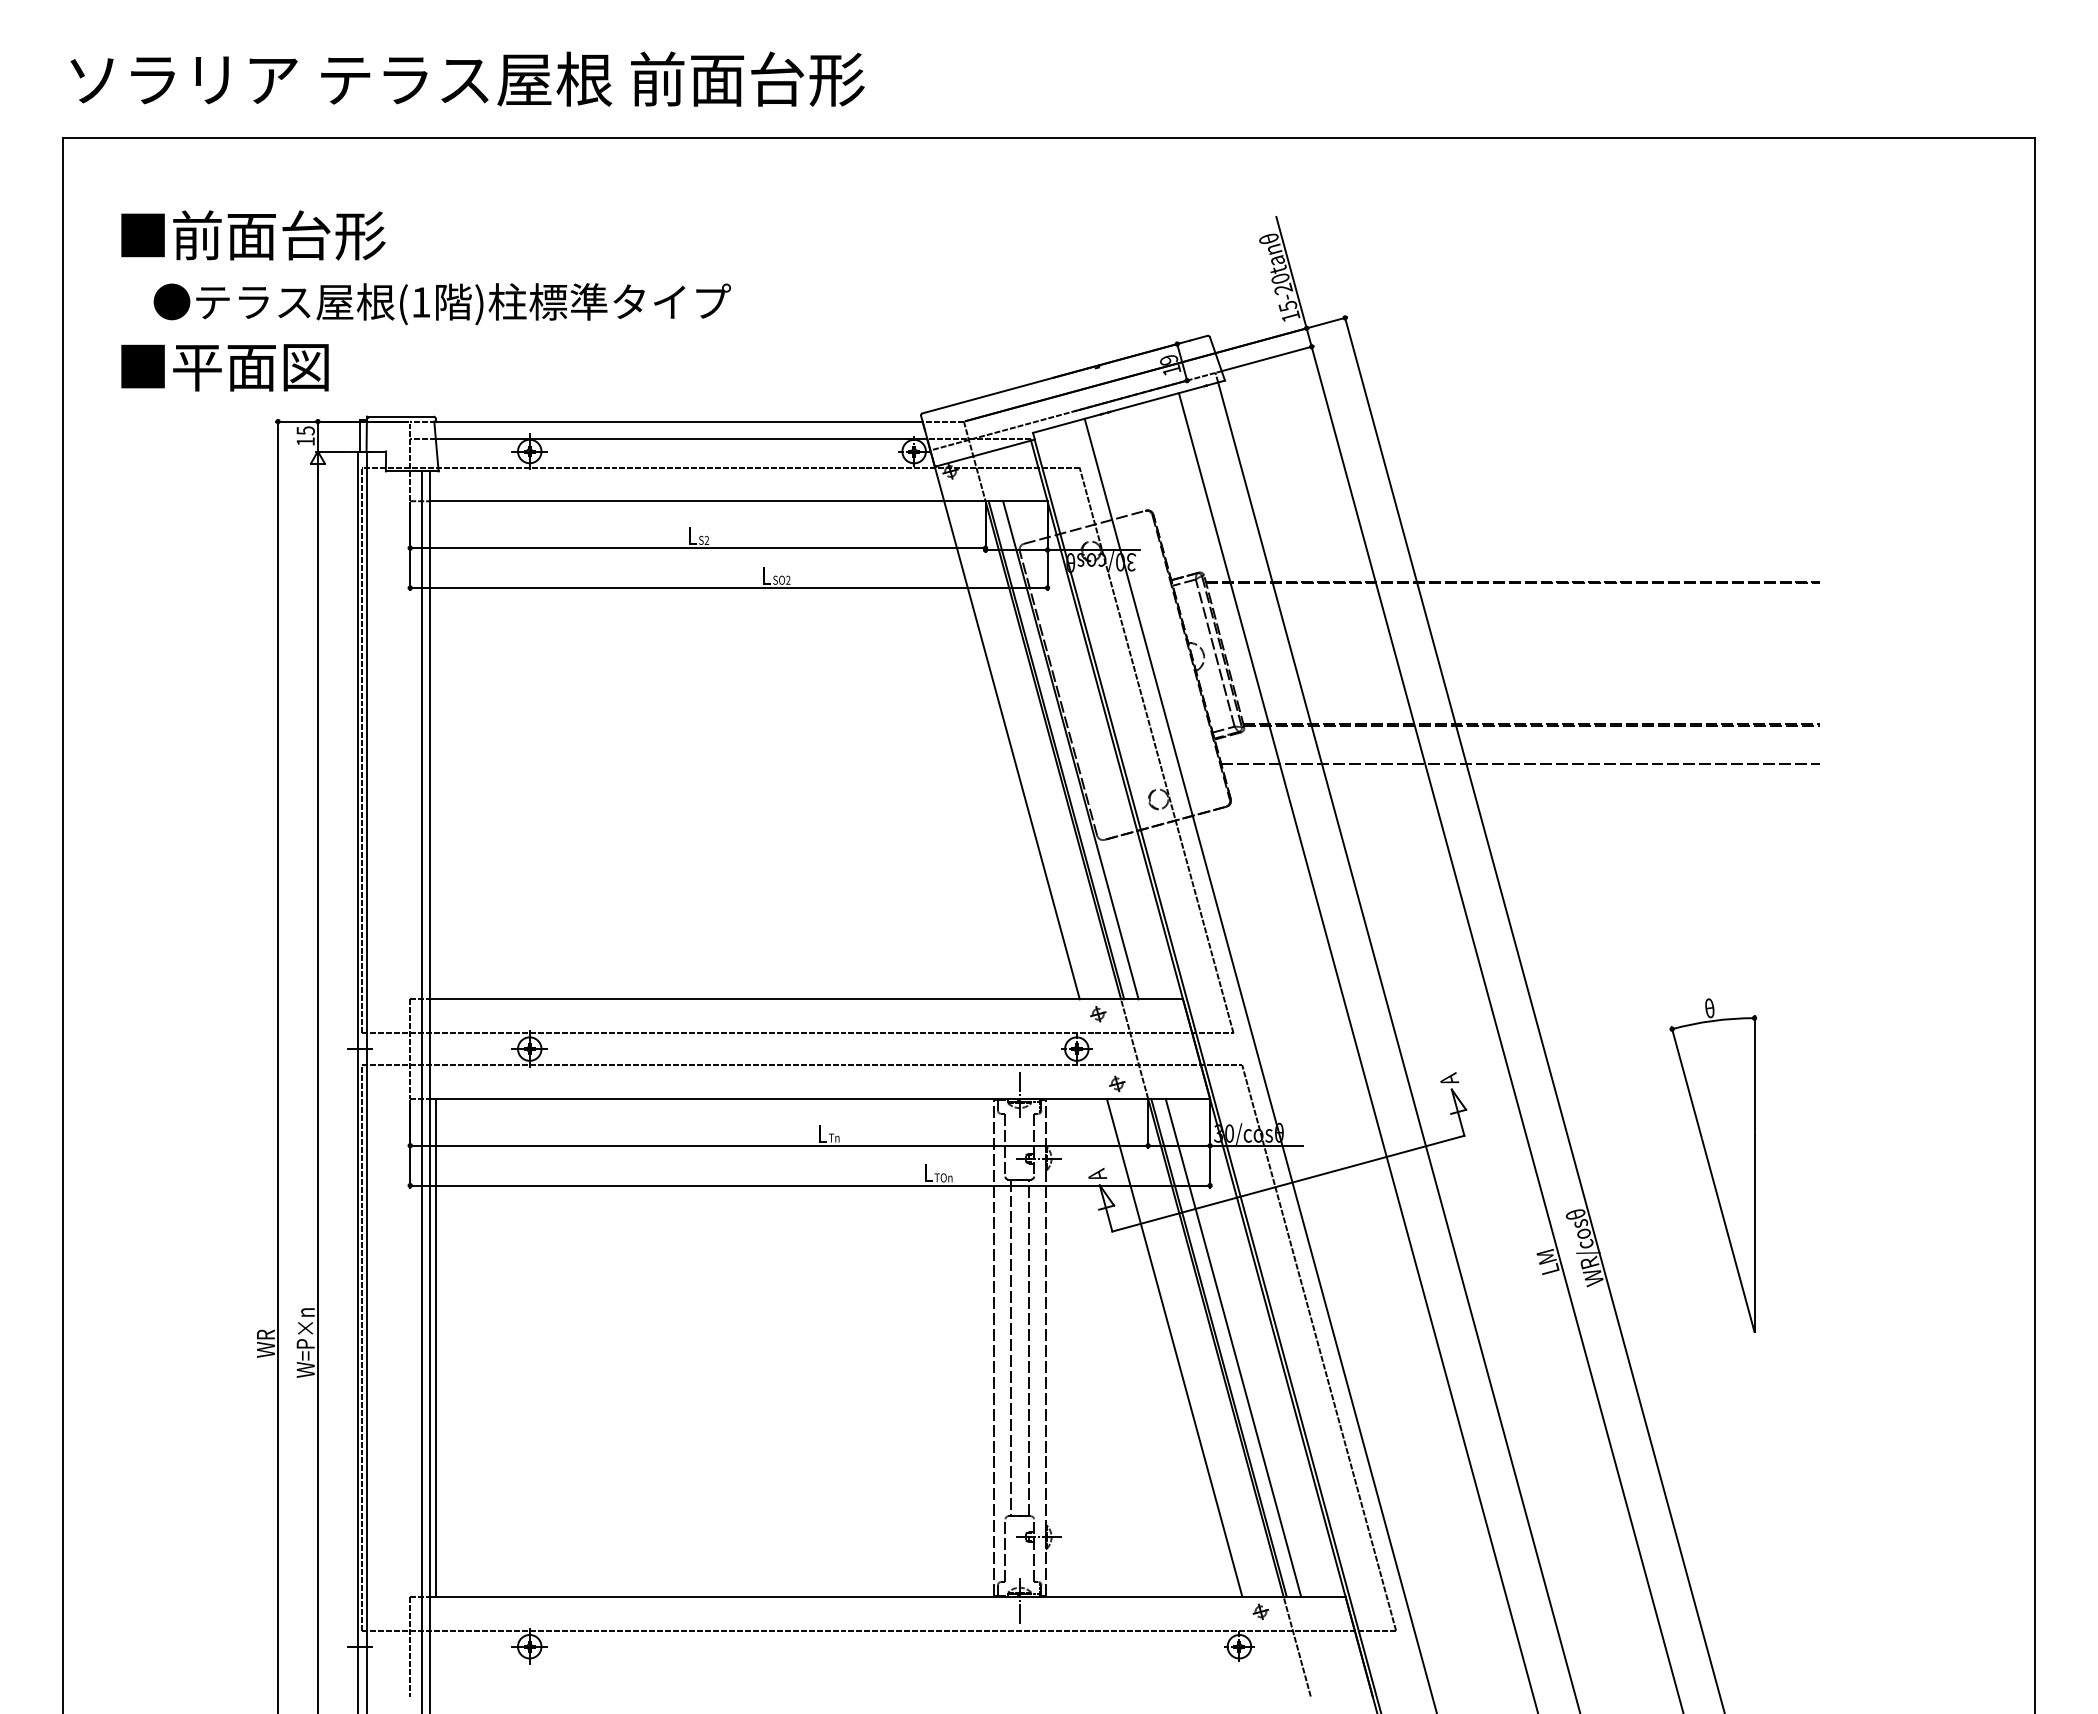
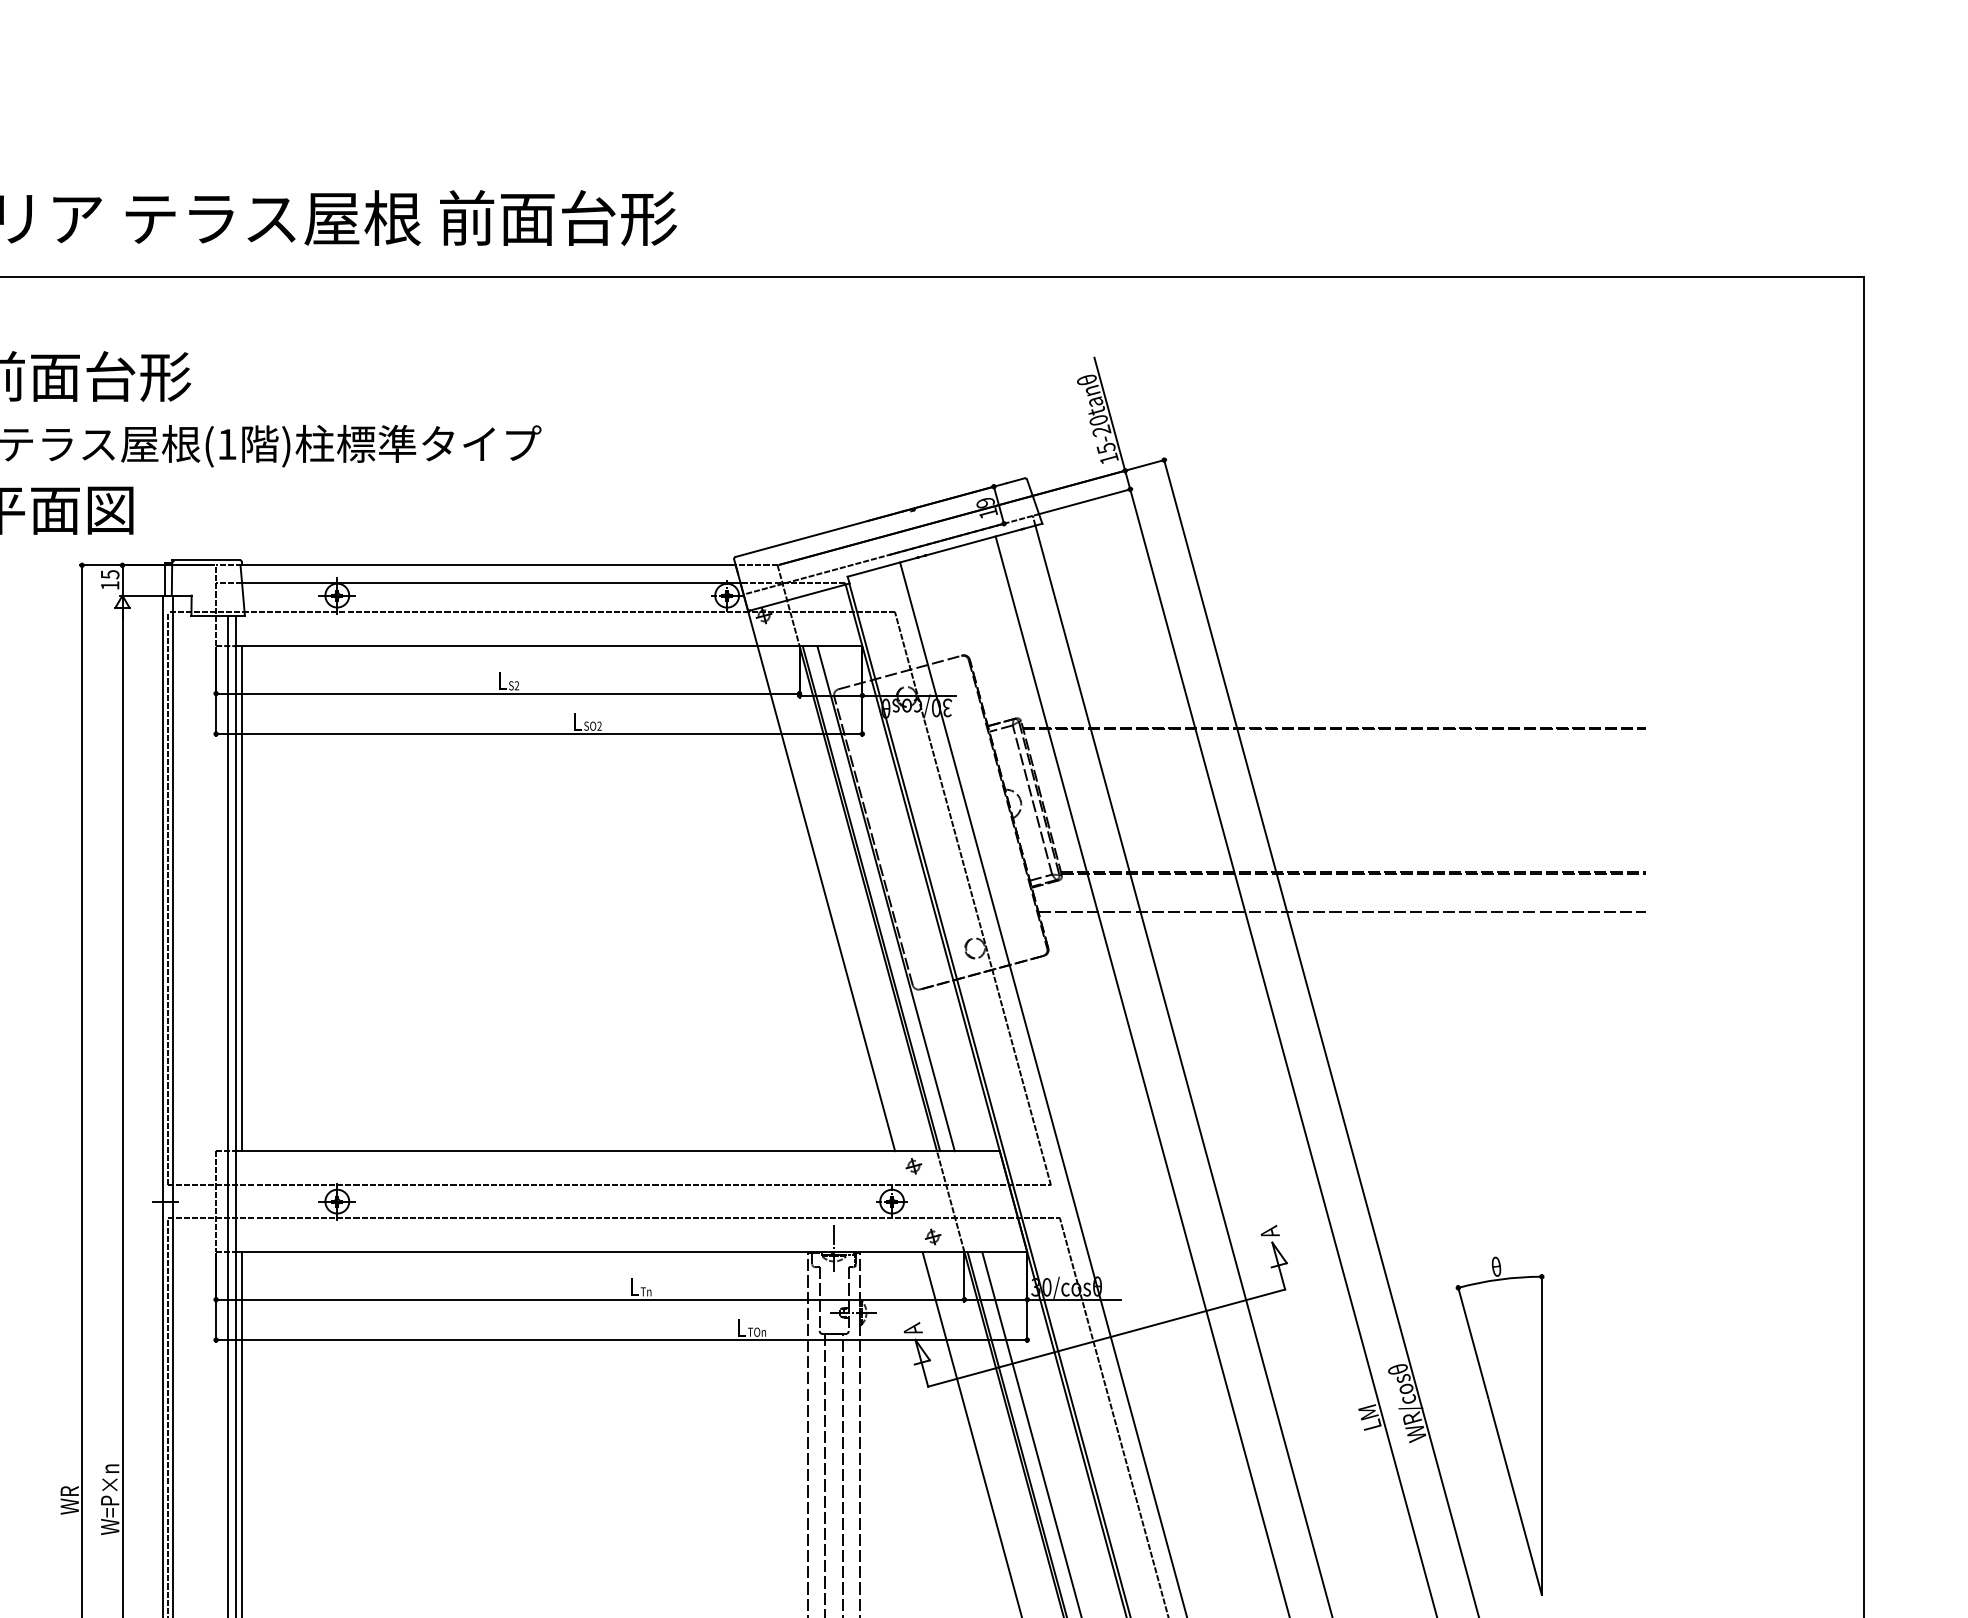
line: (435, 750) -> (241, 898), added
part: (1713, 1165) -> (1500, 1426), moved

